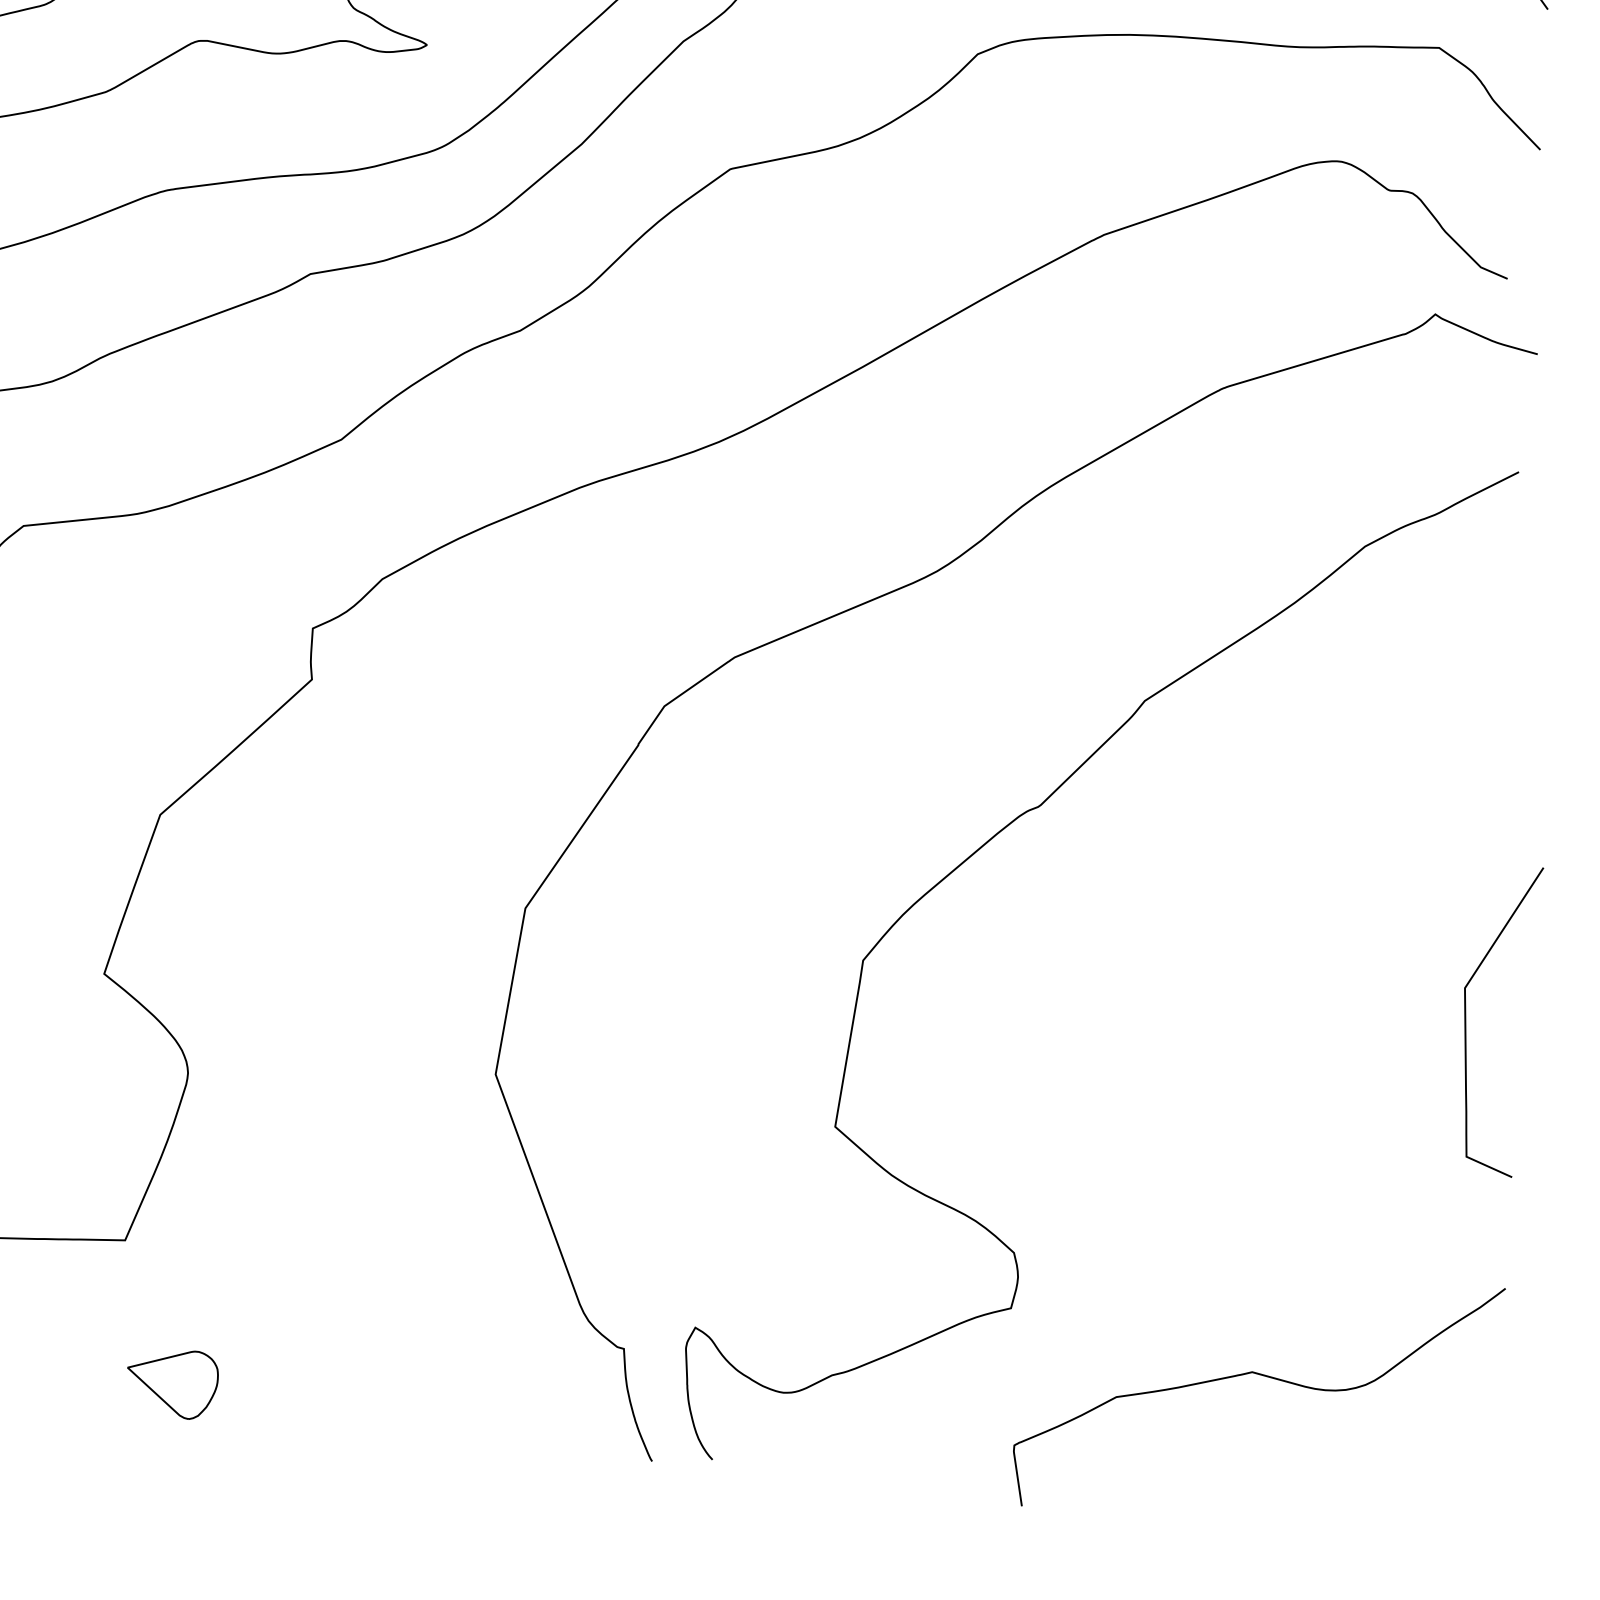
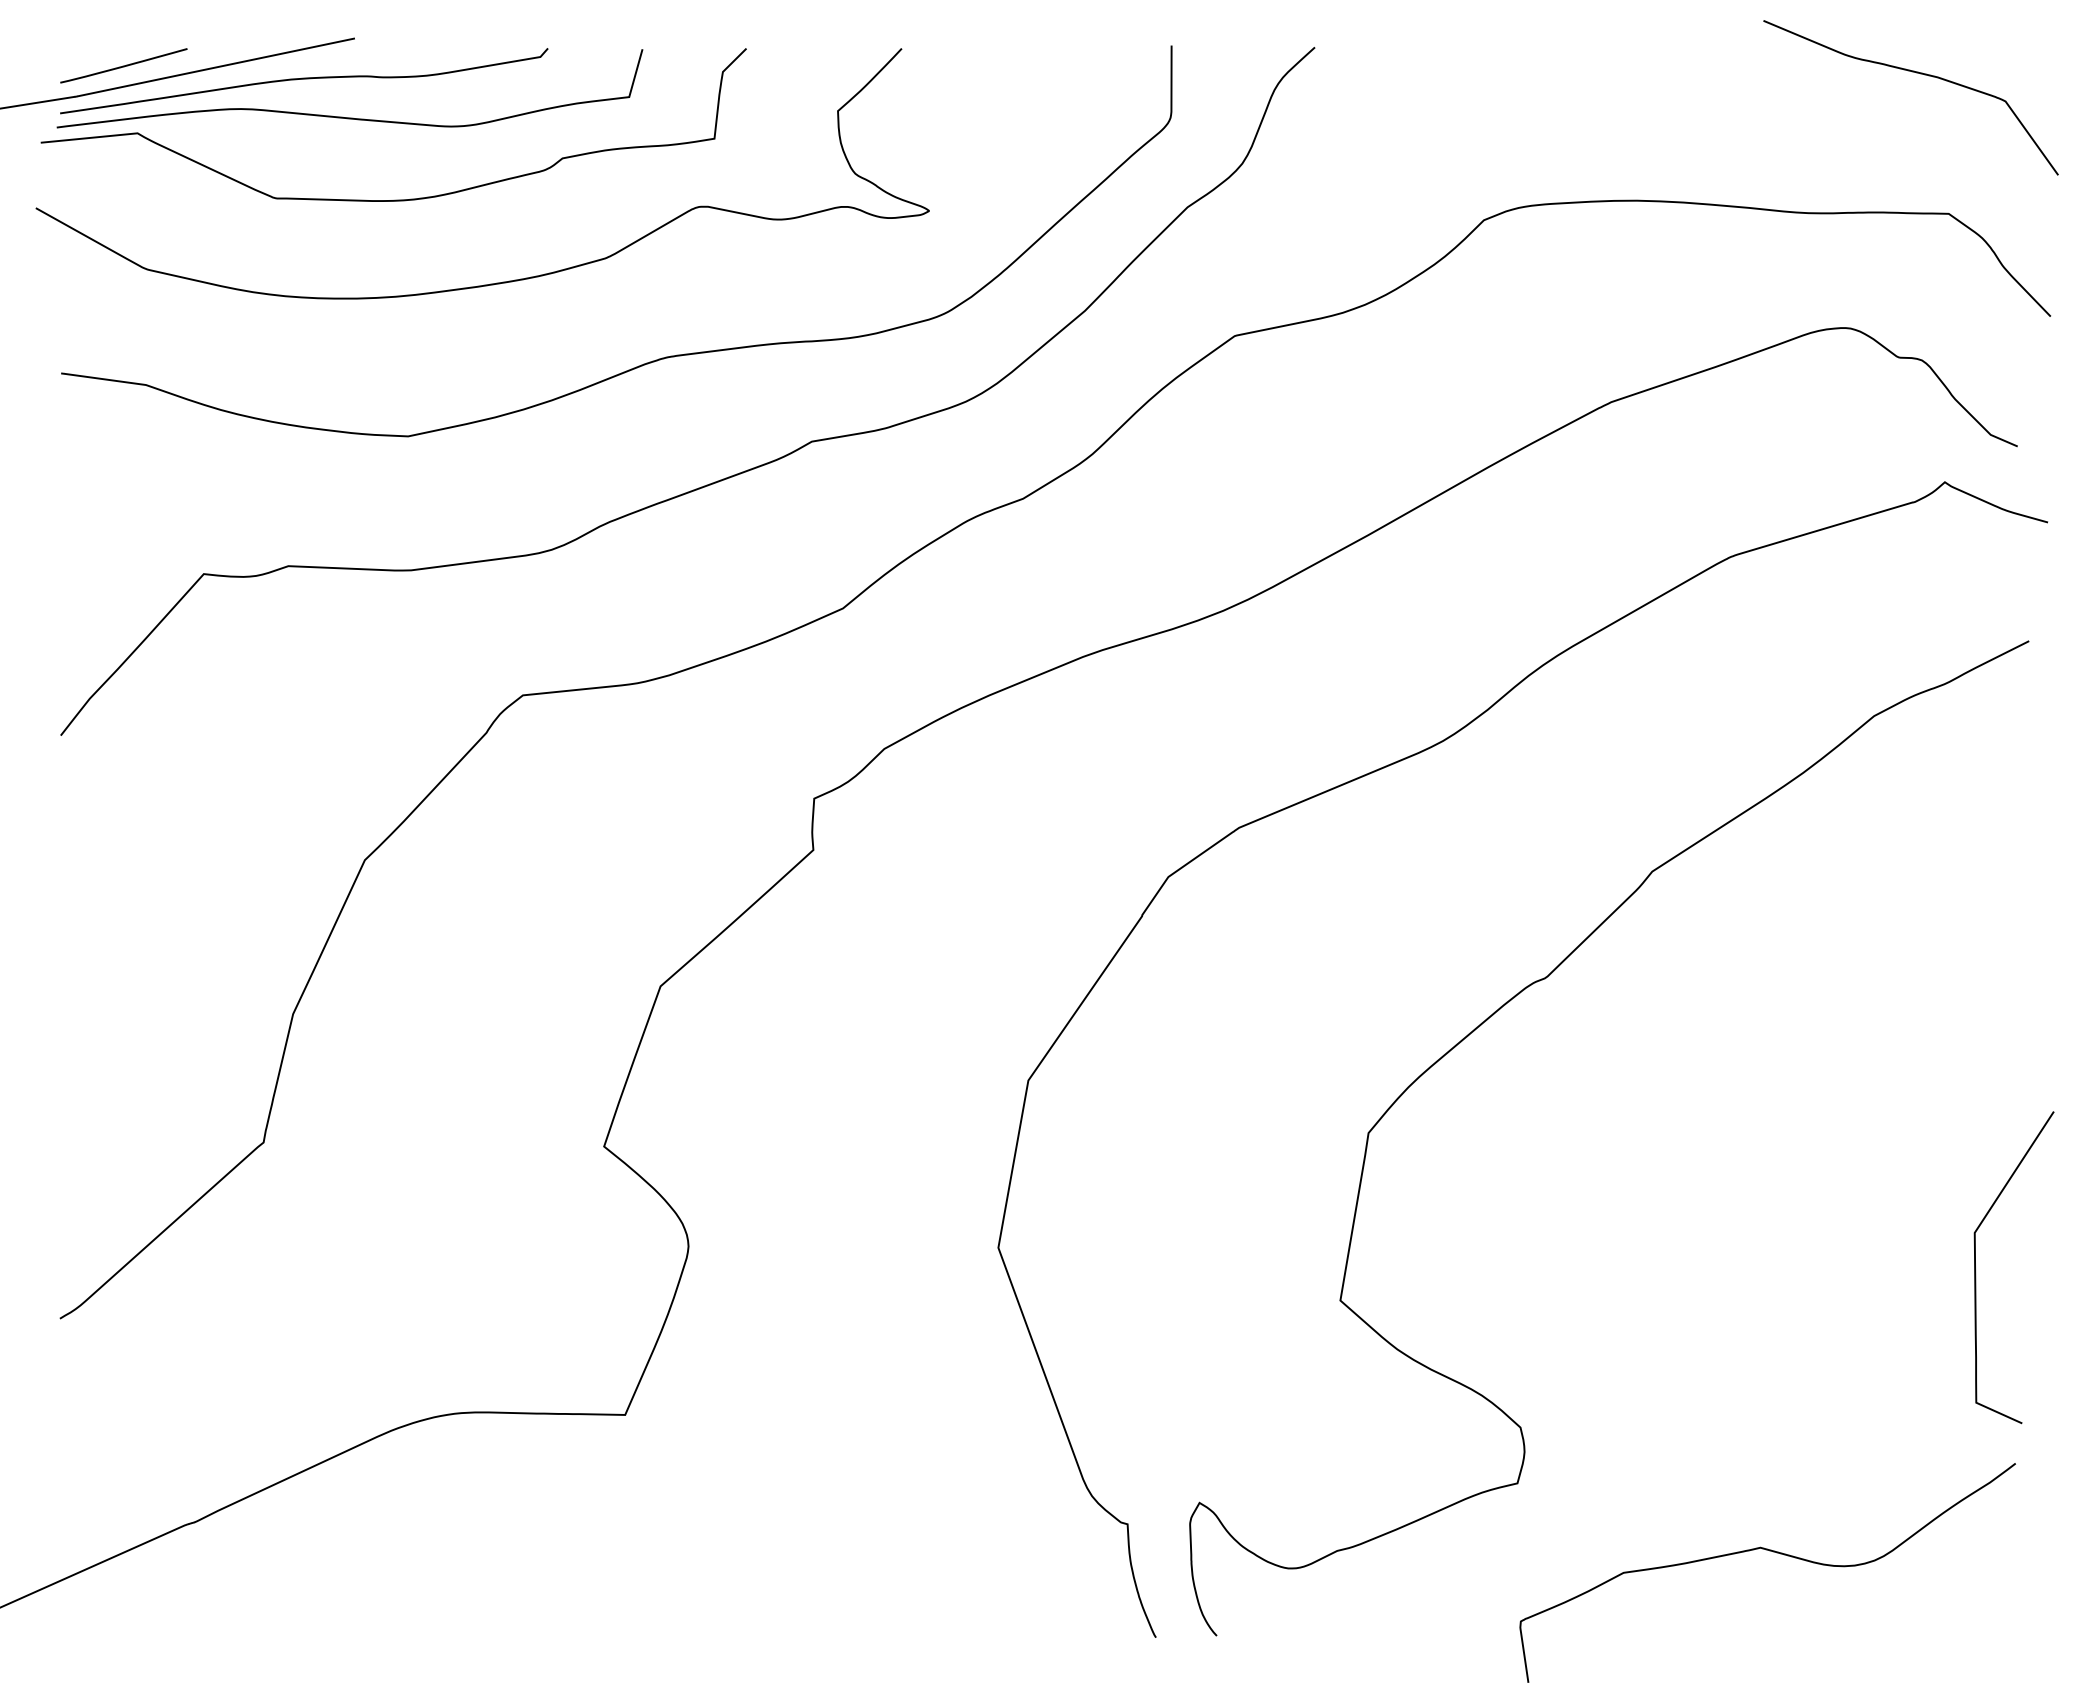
curve: (1466, 1027) -> (1976, 1272), moved
part: (173, 1384) -> (673, 1560), removed

